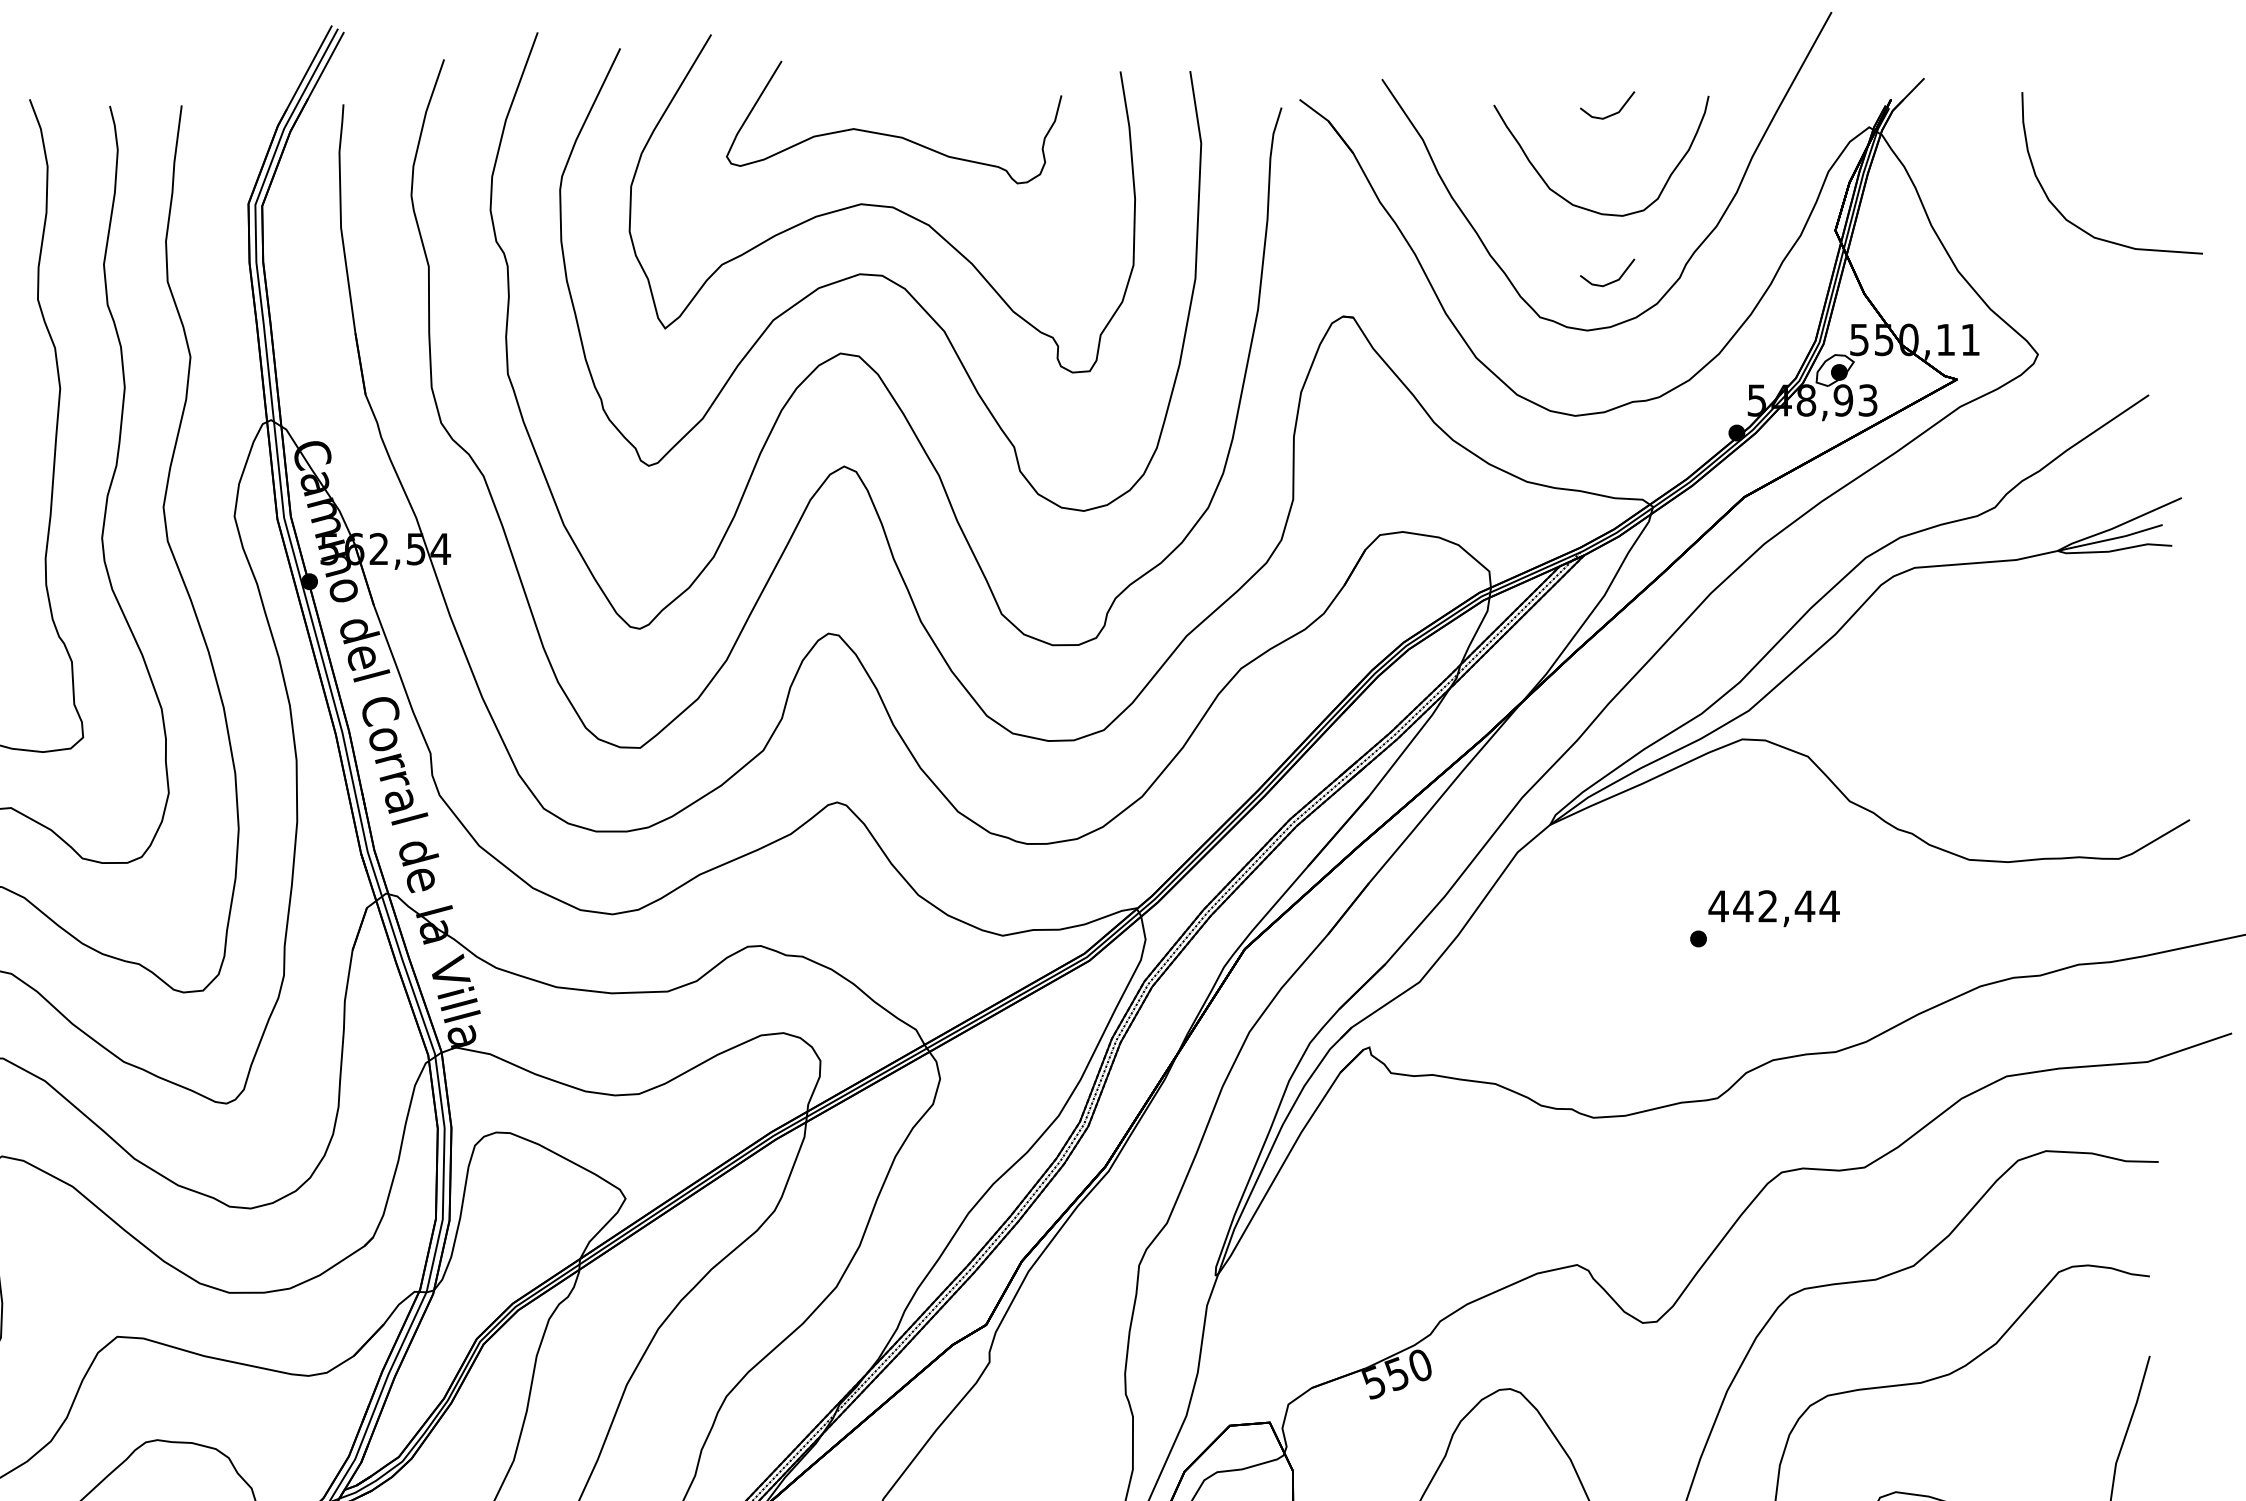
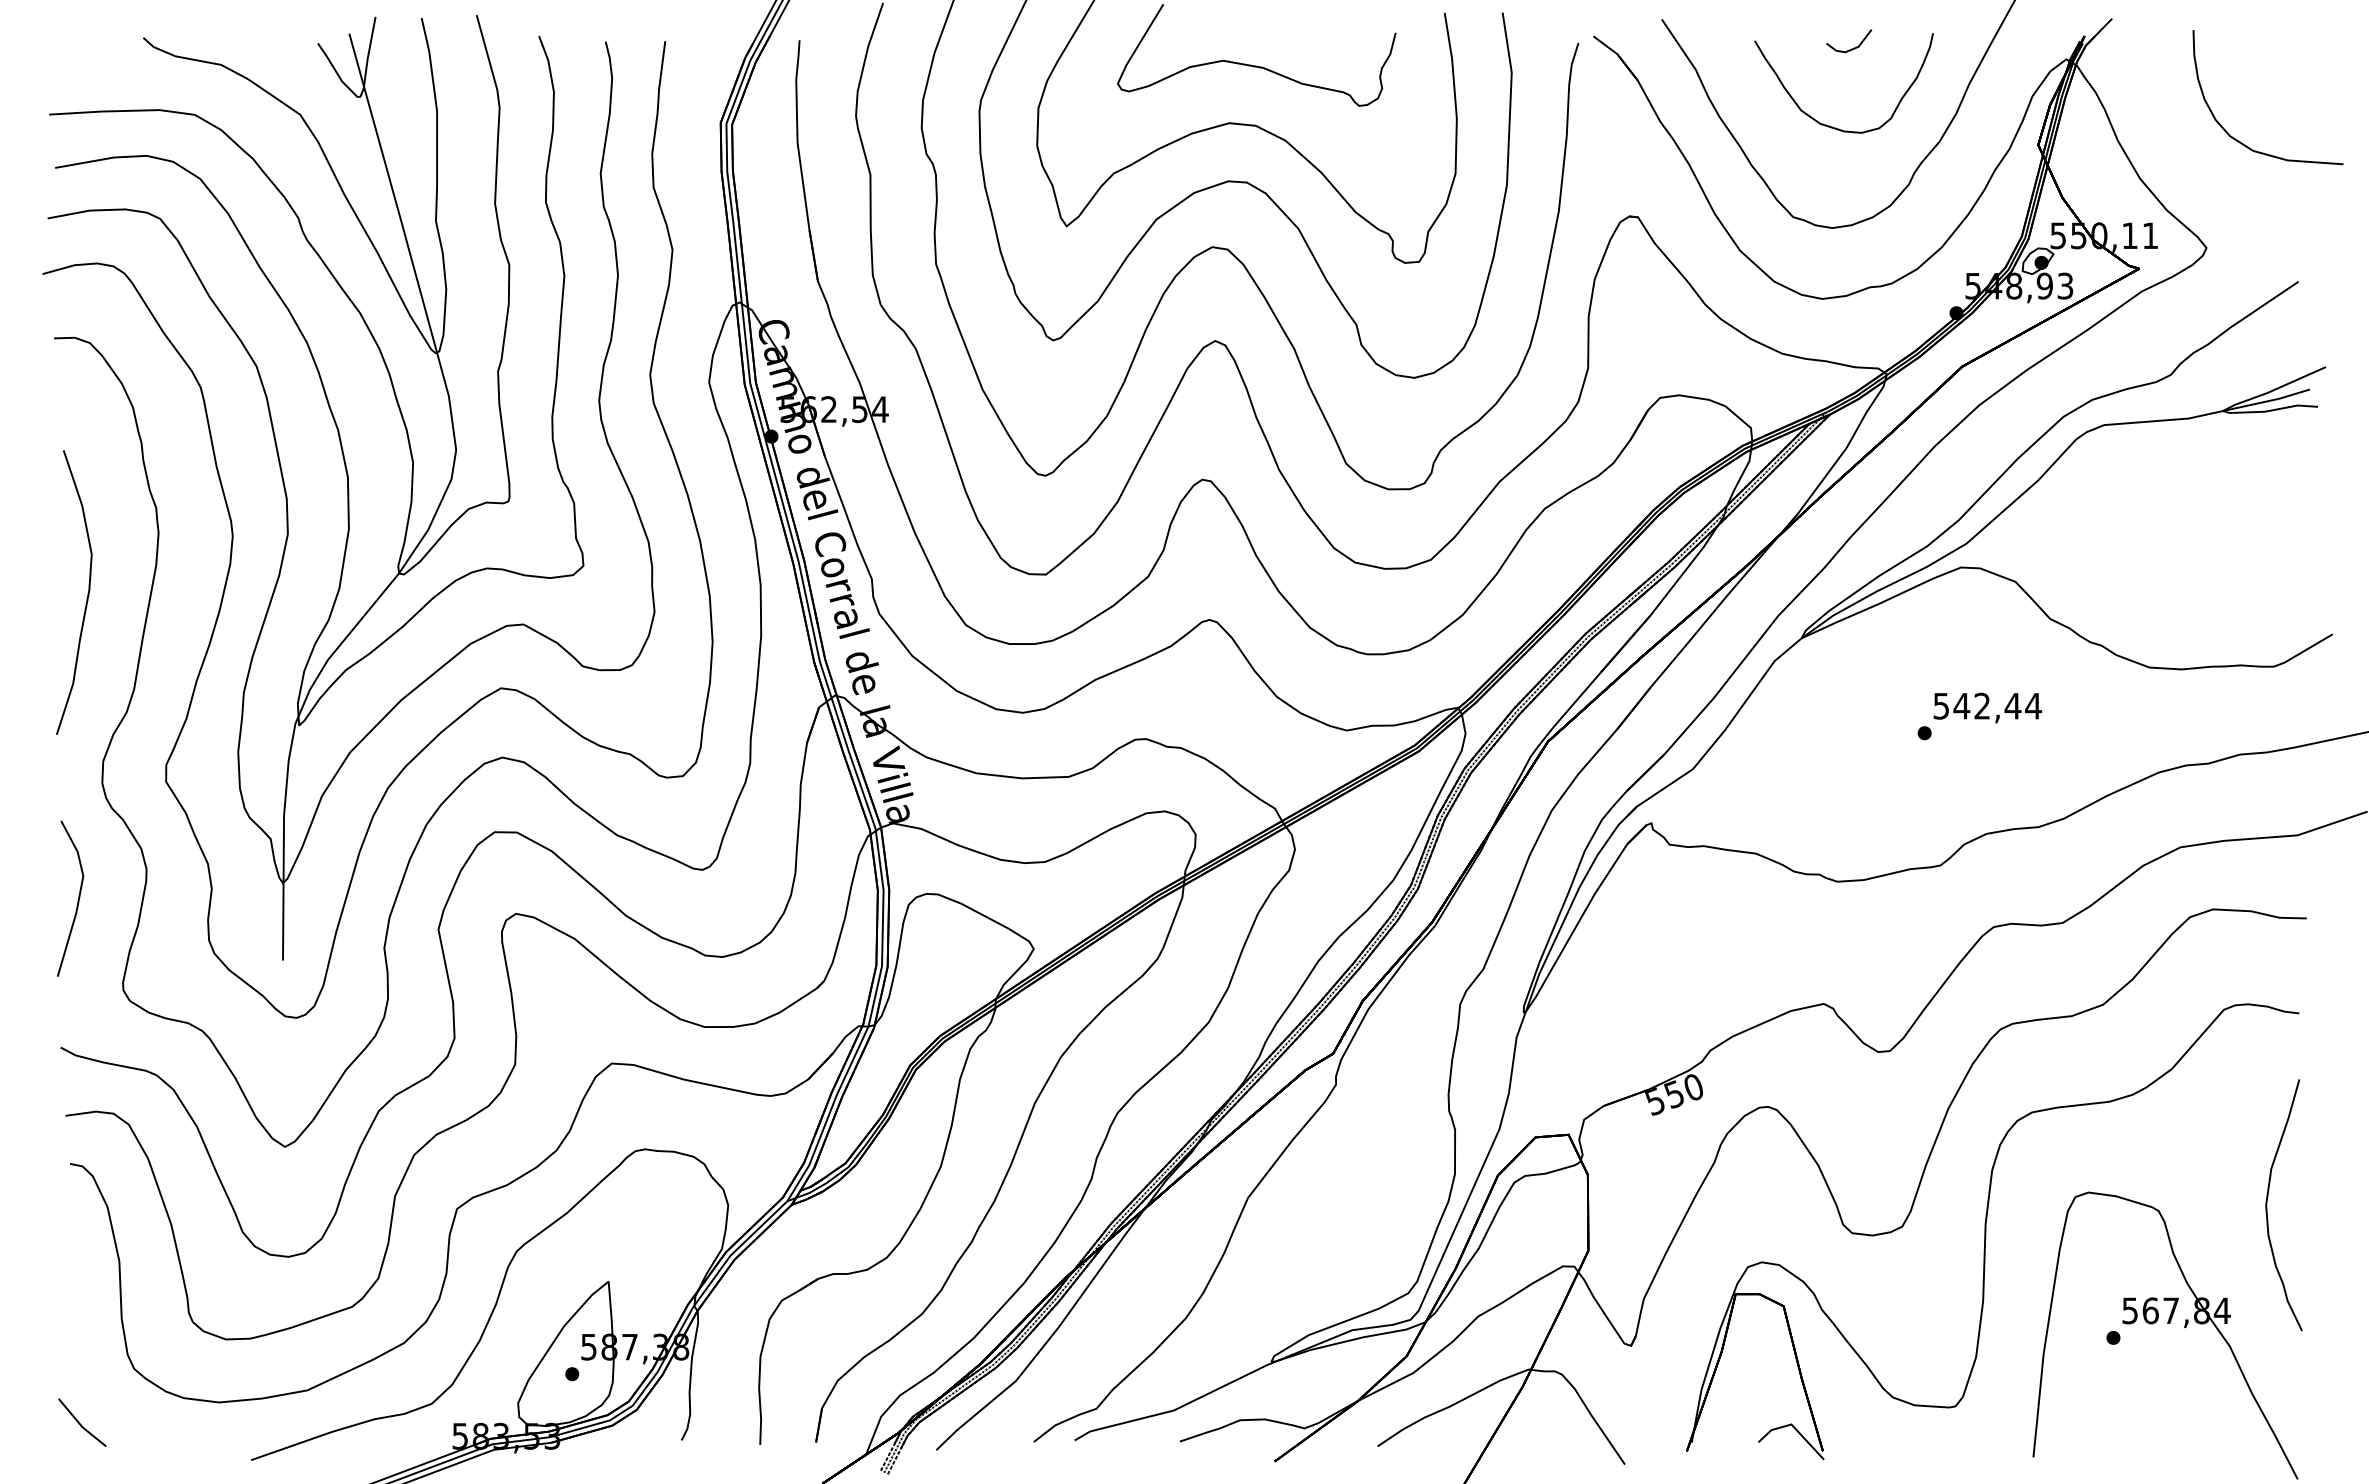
line: (1612, 280) -> (1853, 186), removed
text: (1717, 906) -> (1940, 706), 442,44 -> 542,44

